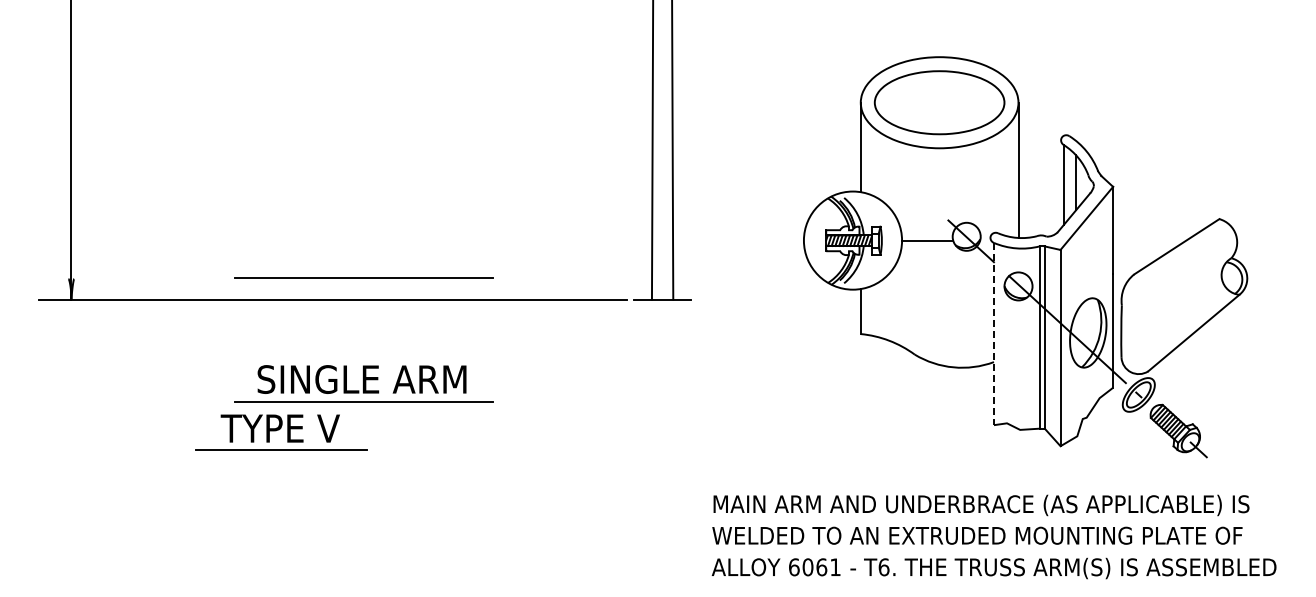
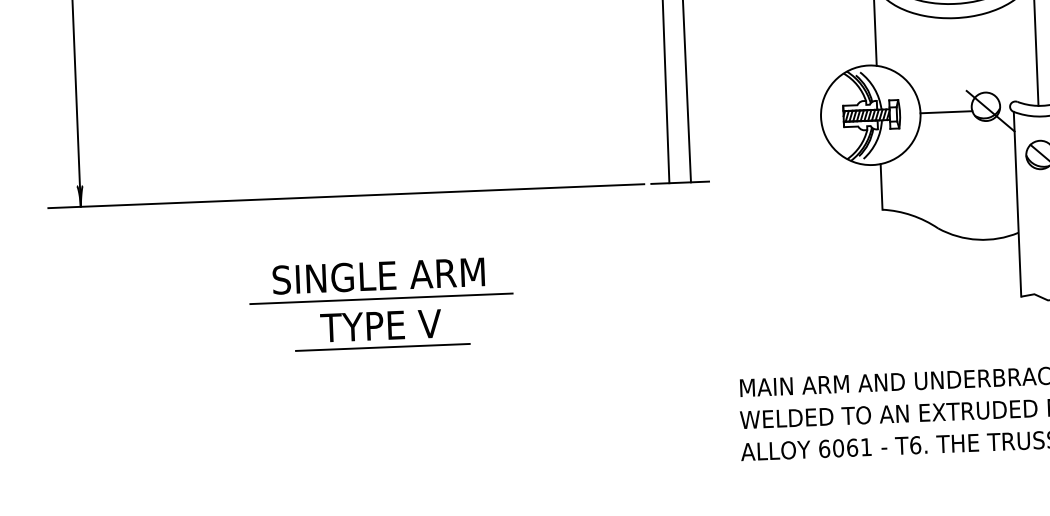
line: (363, 277) -> (376, 172), removed
line: (993, 334) -> (1017, 204), dashed -> solid
part: (281, 432) -> (382, 329), moved

